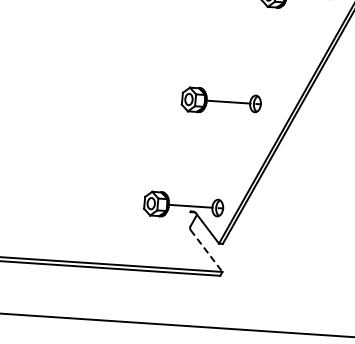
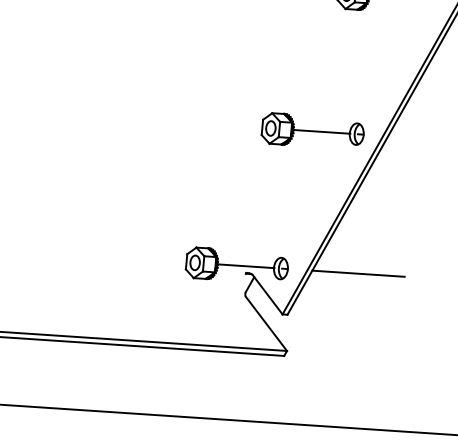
part: (220, 99) -> (311, 128), moved
line: (277, 211) -> (358, 272), added
line: (206, 251) -> (266, 324), dashed -> solid

